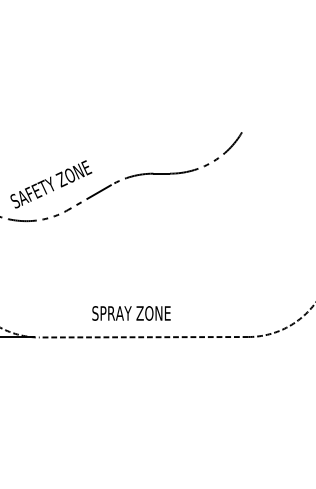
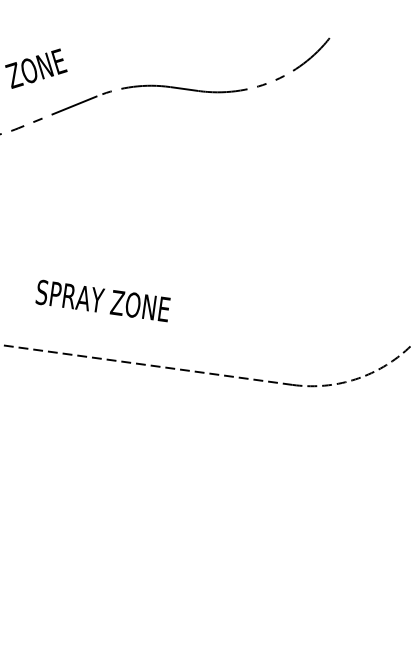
text: (131, 313) -> (103, 300), moved

